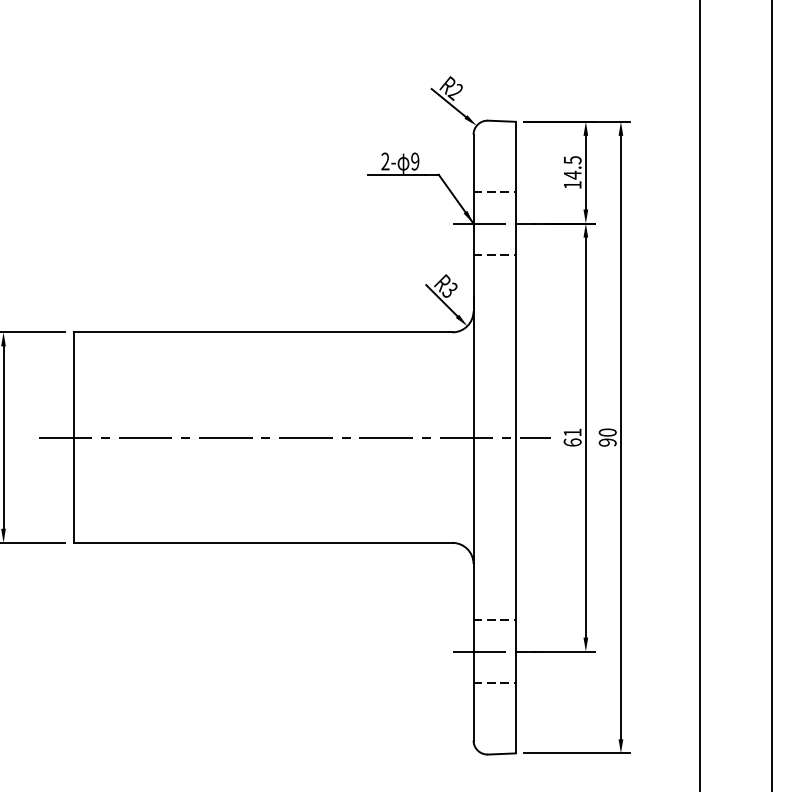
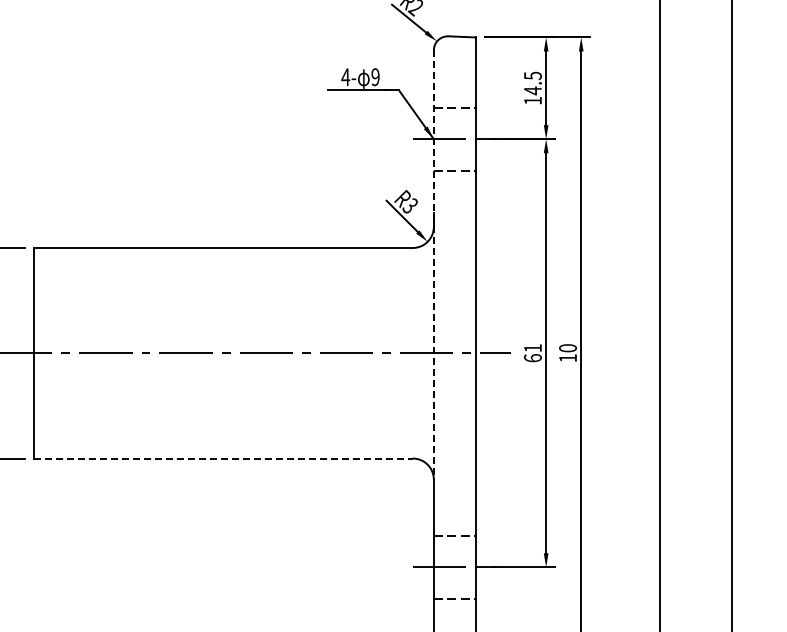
text: (385, 161) -> (345, 77), 2- -> 4-
line: (473, 349) -> (433, 265), solid -> dashed
text: (607, 442) -> (567, 358), 90 -> 10
line: (263, 542) -> (223, 458), solid -> dashed

